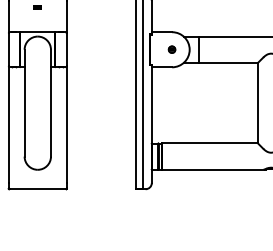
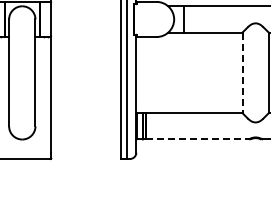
part: (171, 49) -> (155, 19), removed
line: (258, 103) -> (242, 73), solid -> dashed
line: (213, 169) -> (197, 139), solid -> dashed

